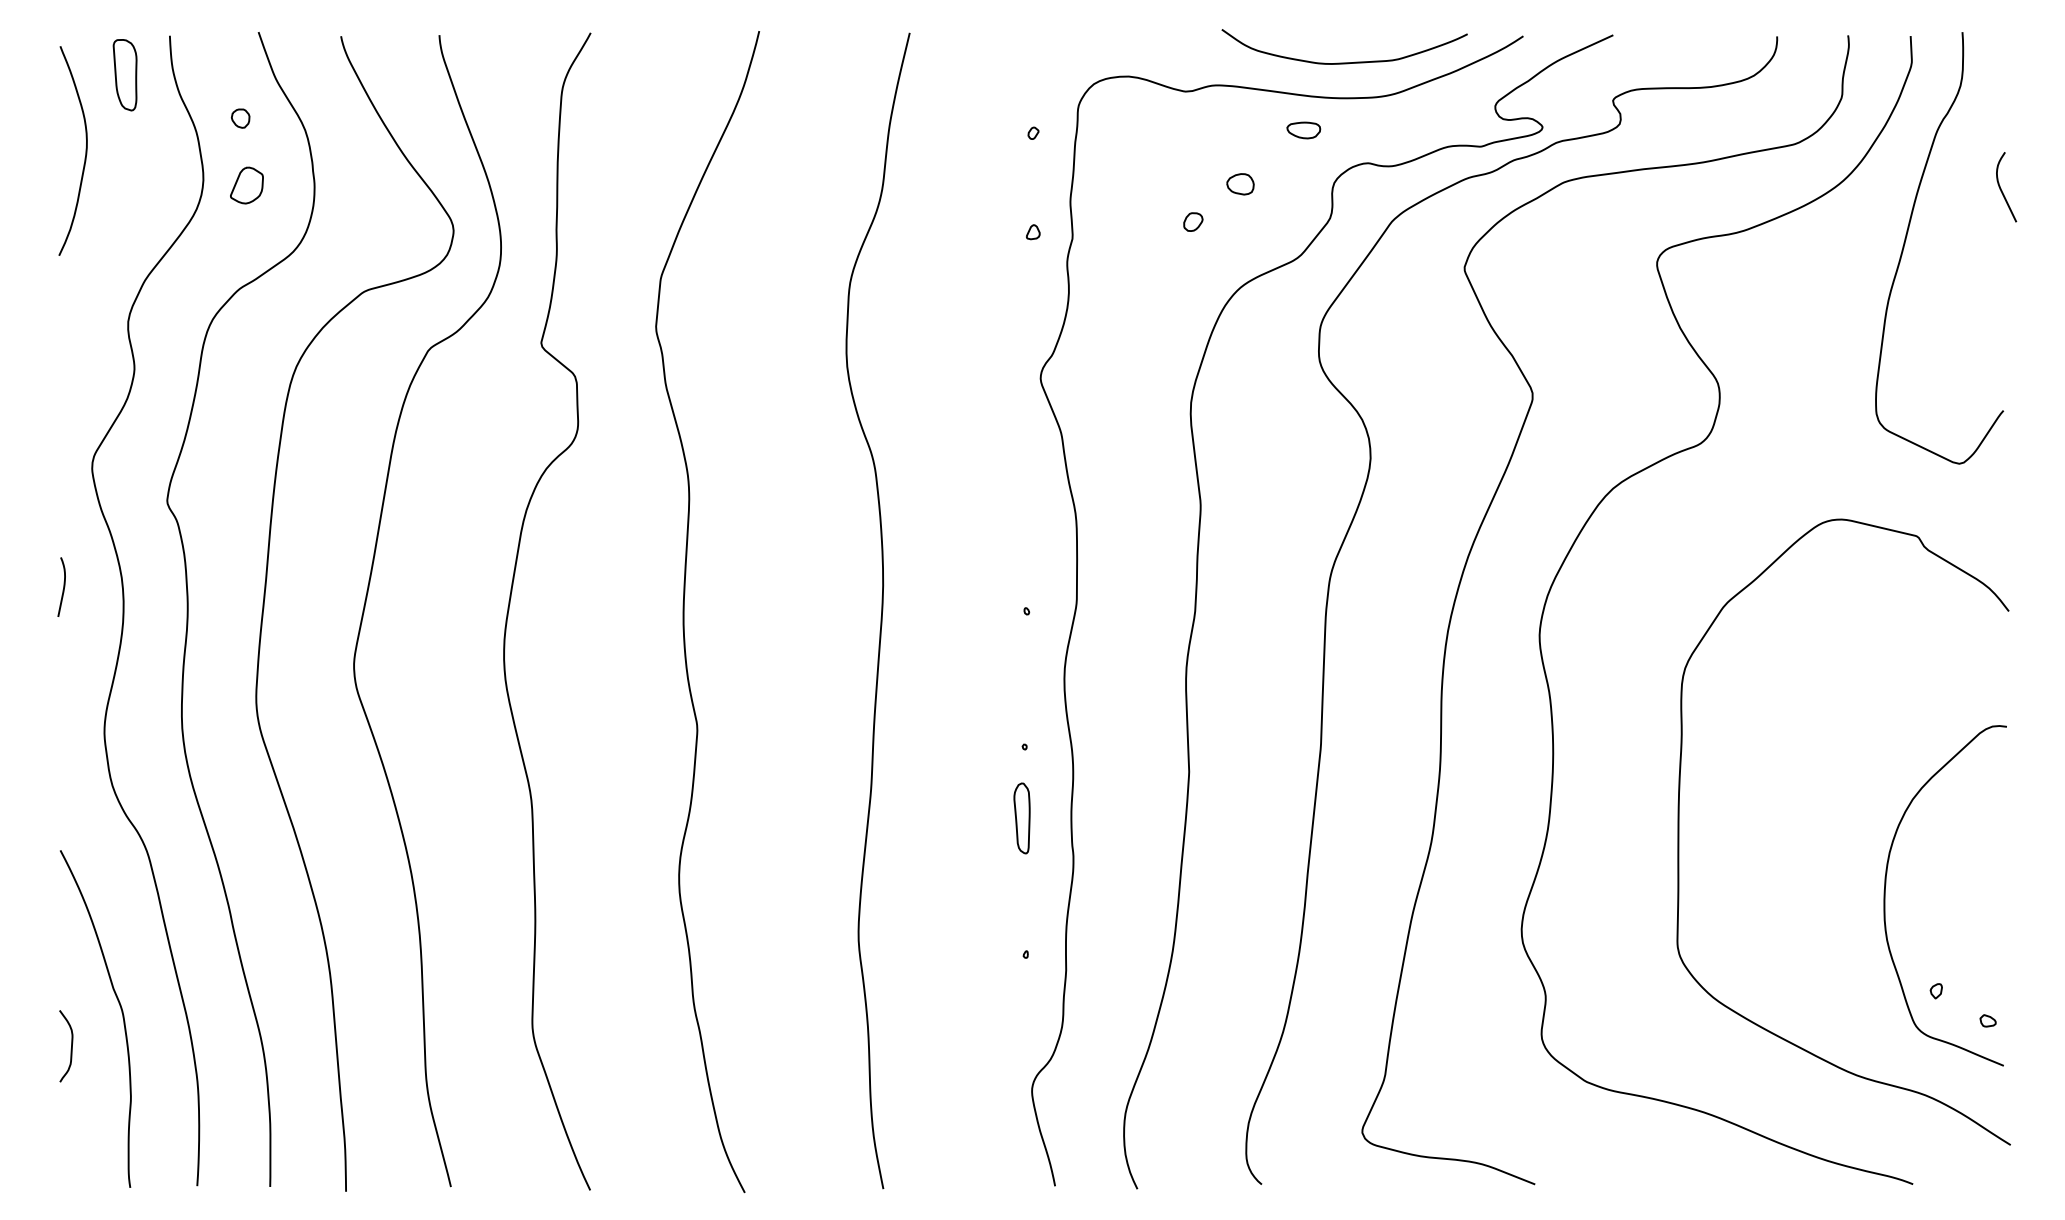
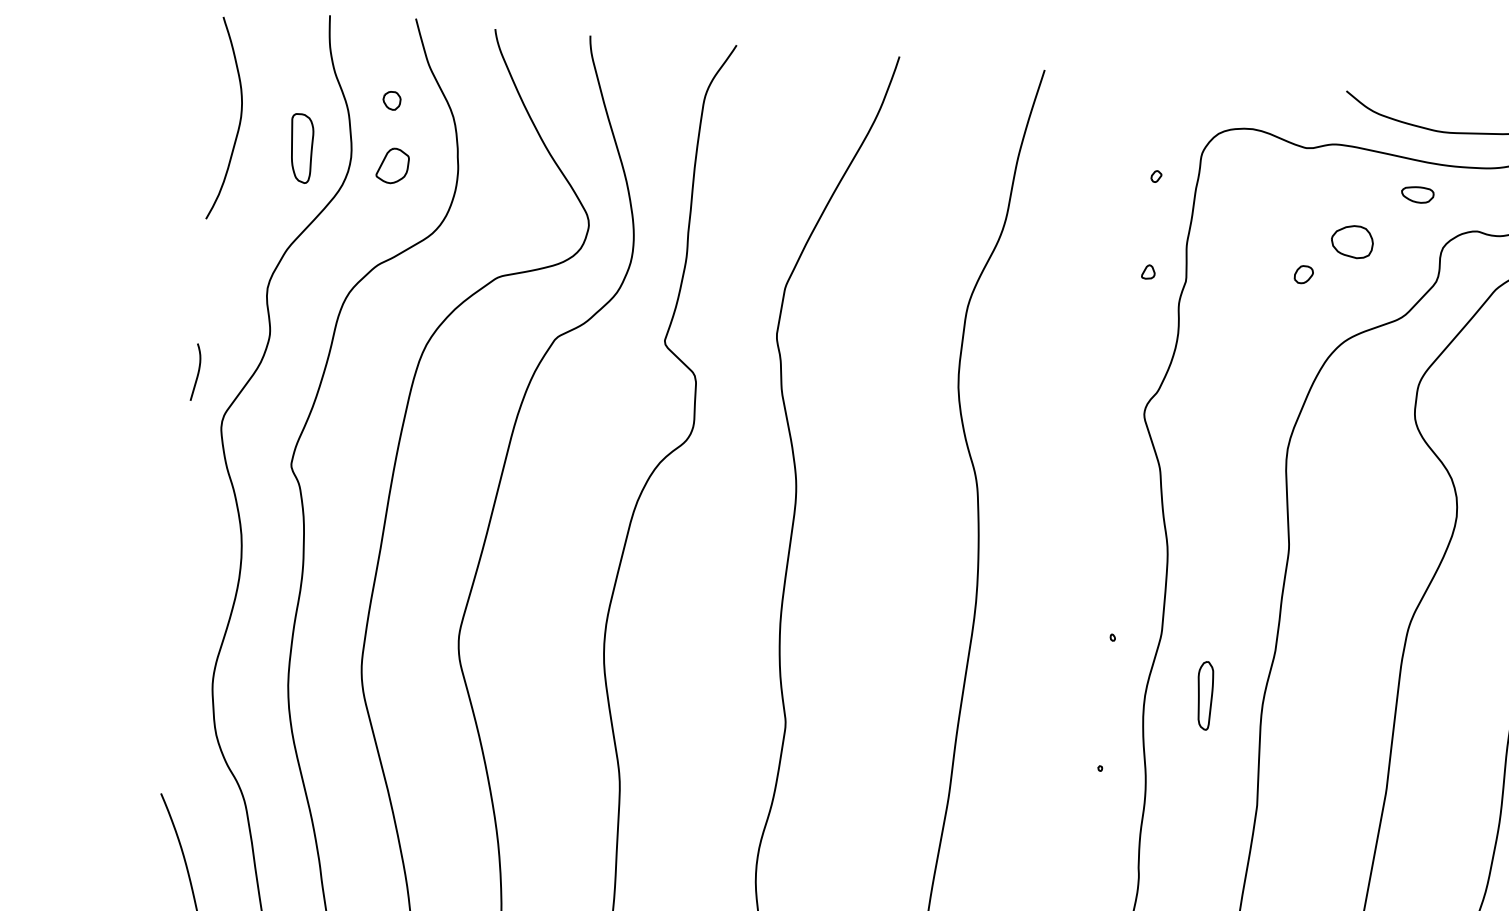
part: (124, 75) -> (300, 148), moved
part: (1240, 184) -> (1352, 242), size x1.6
curve: (63, 586) -> (197, 371), moved
part: (1021, 818) -> (1204, 695), moved

